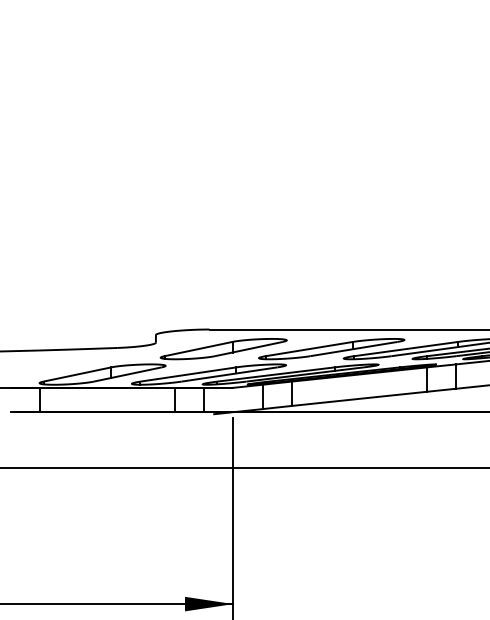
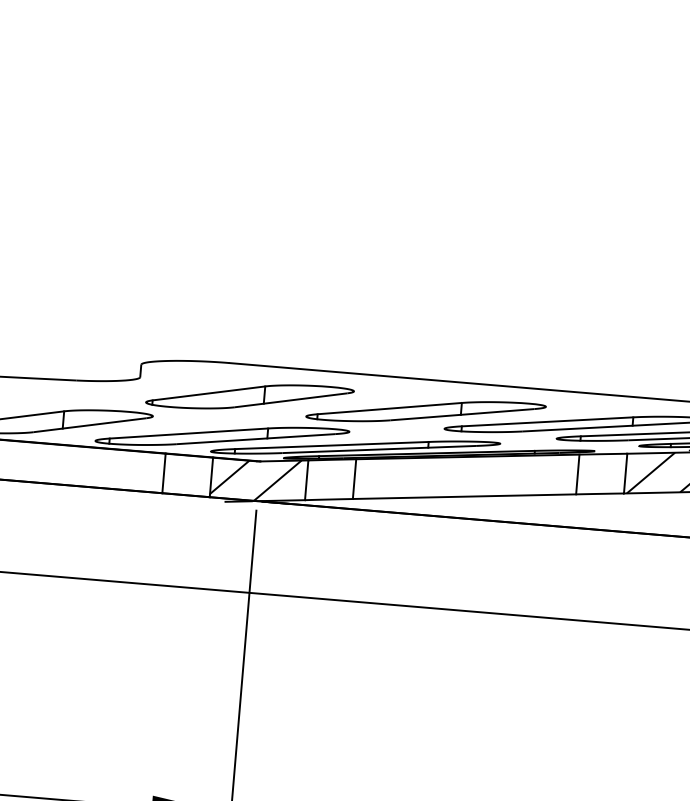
hatch: (471, 374) -> (650, 472), added
hatch: (231, 398) -> (255, 478), added

